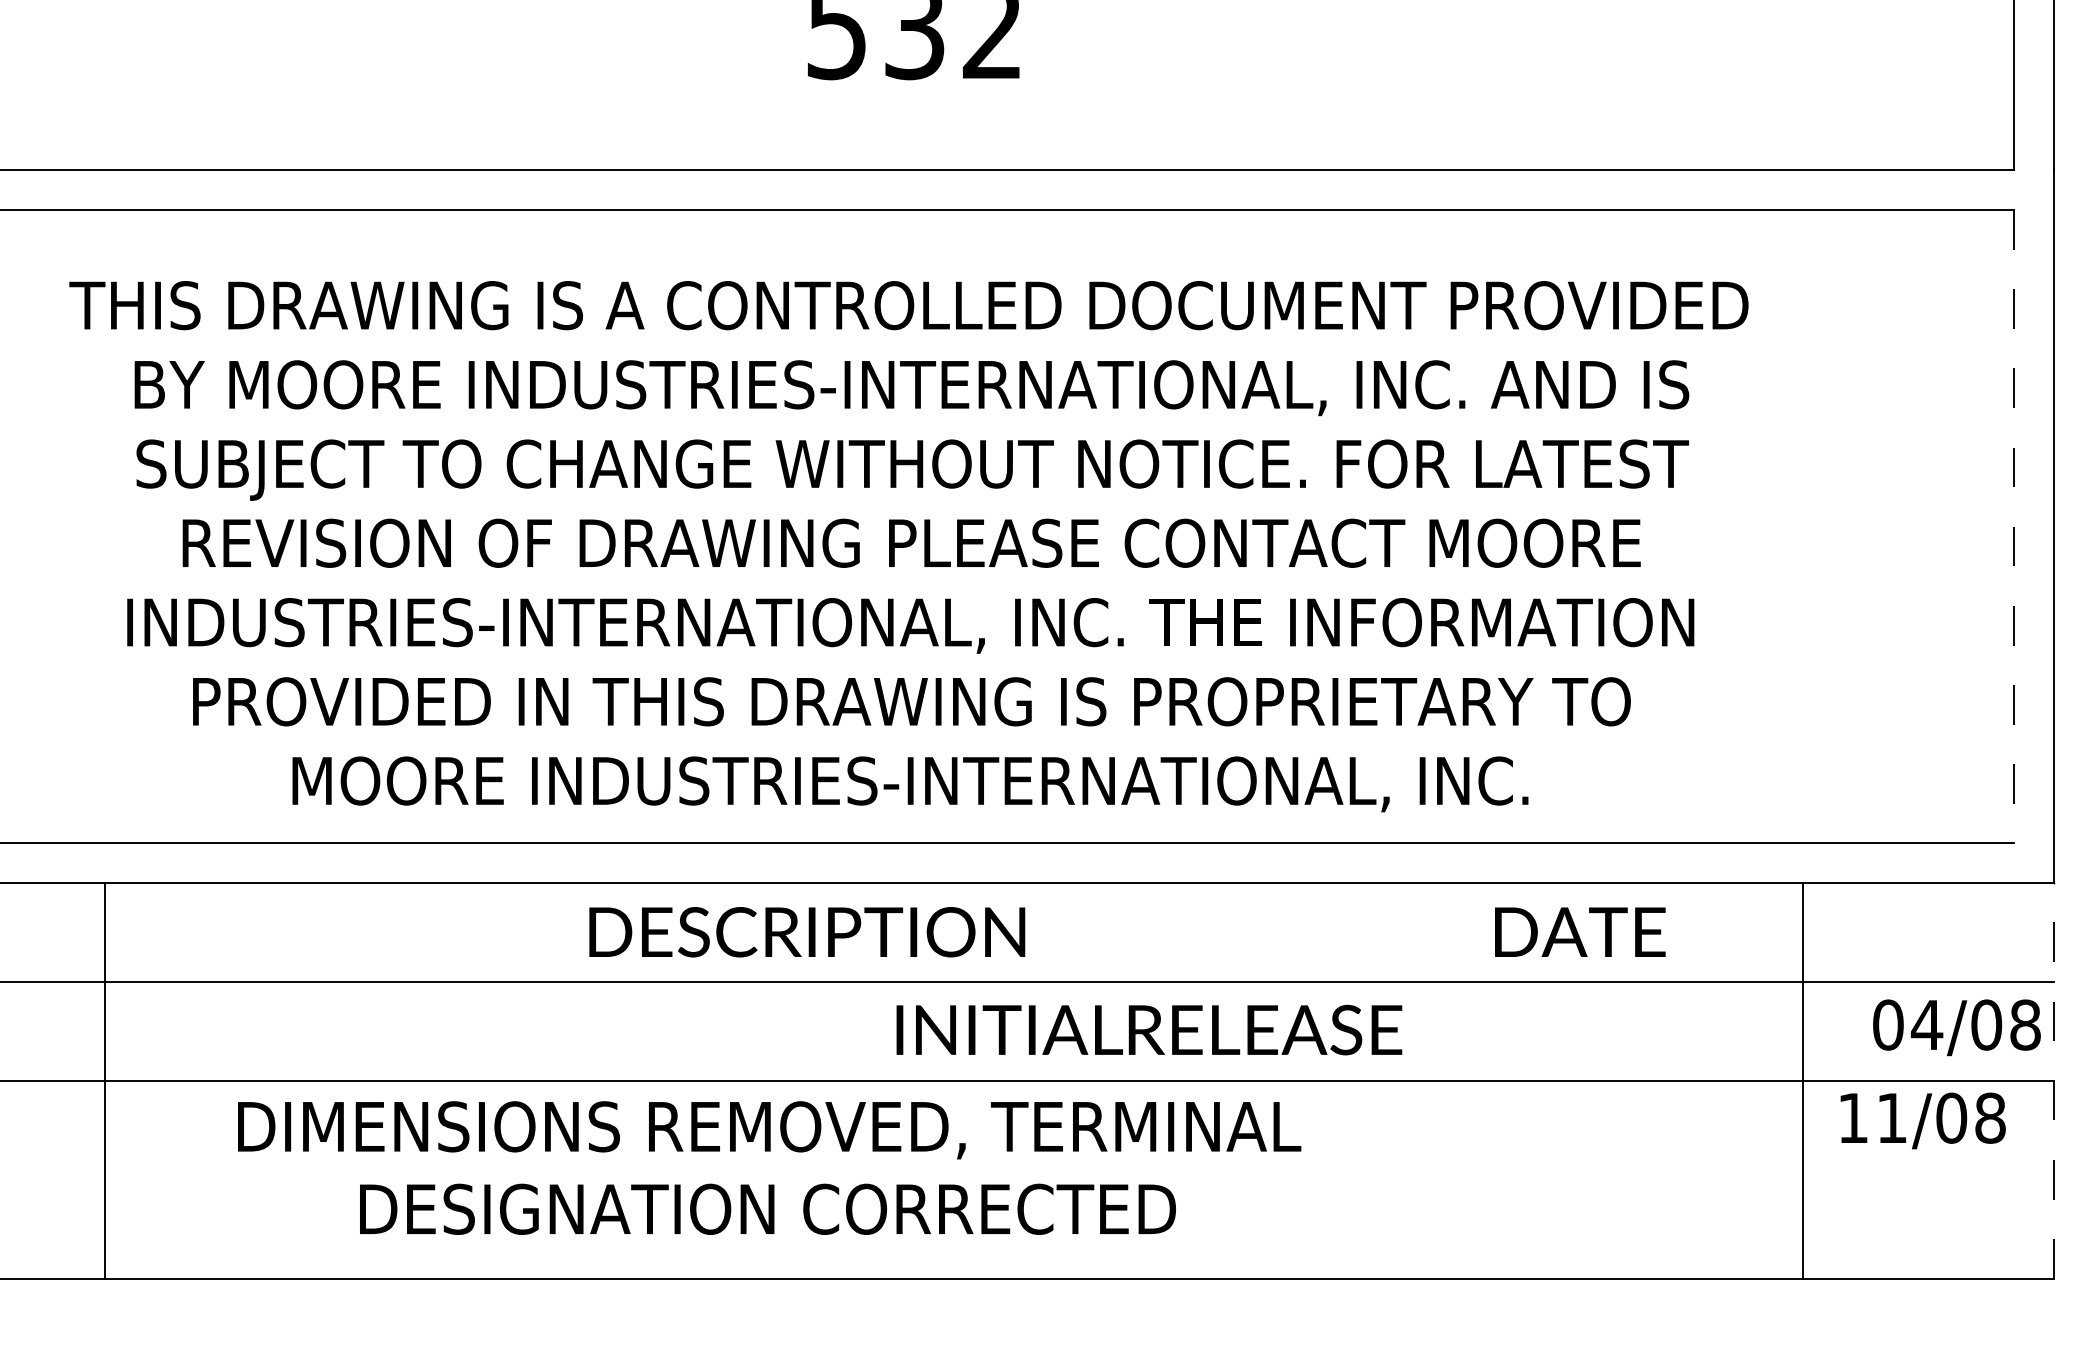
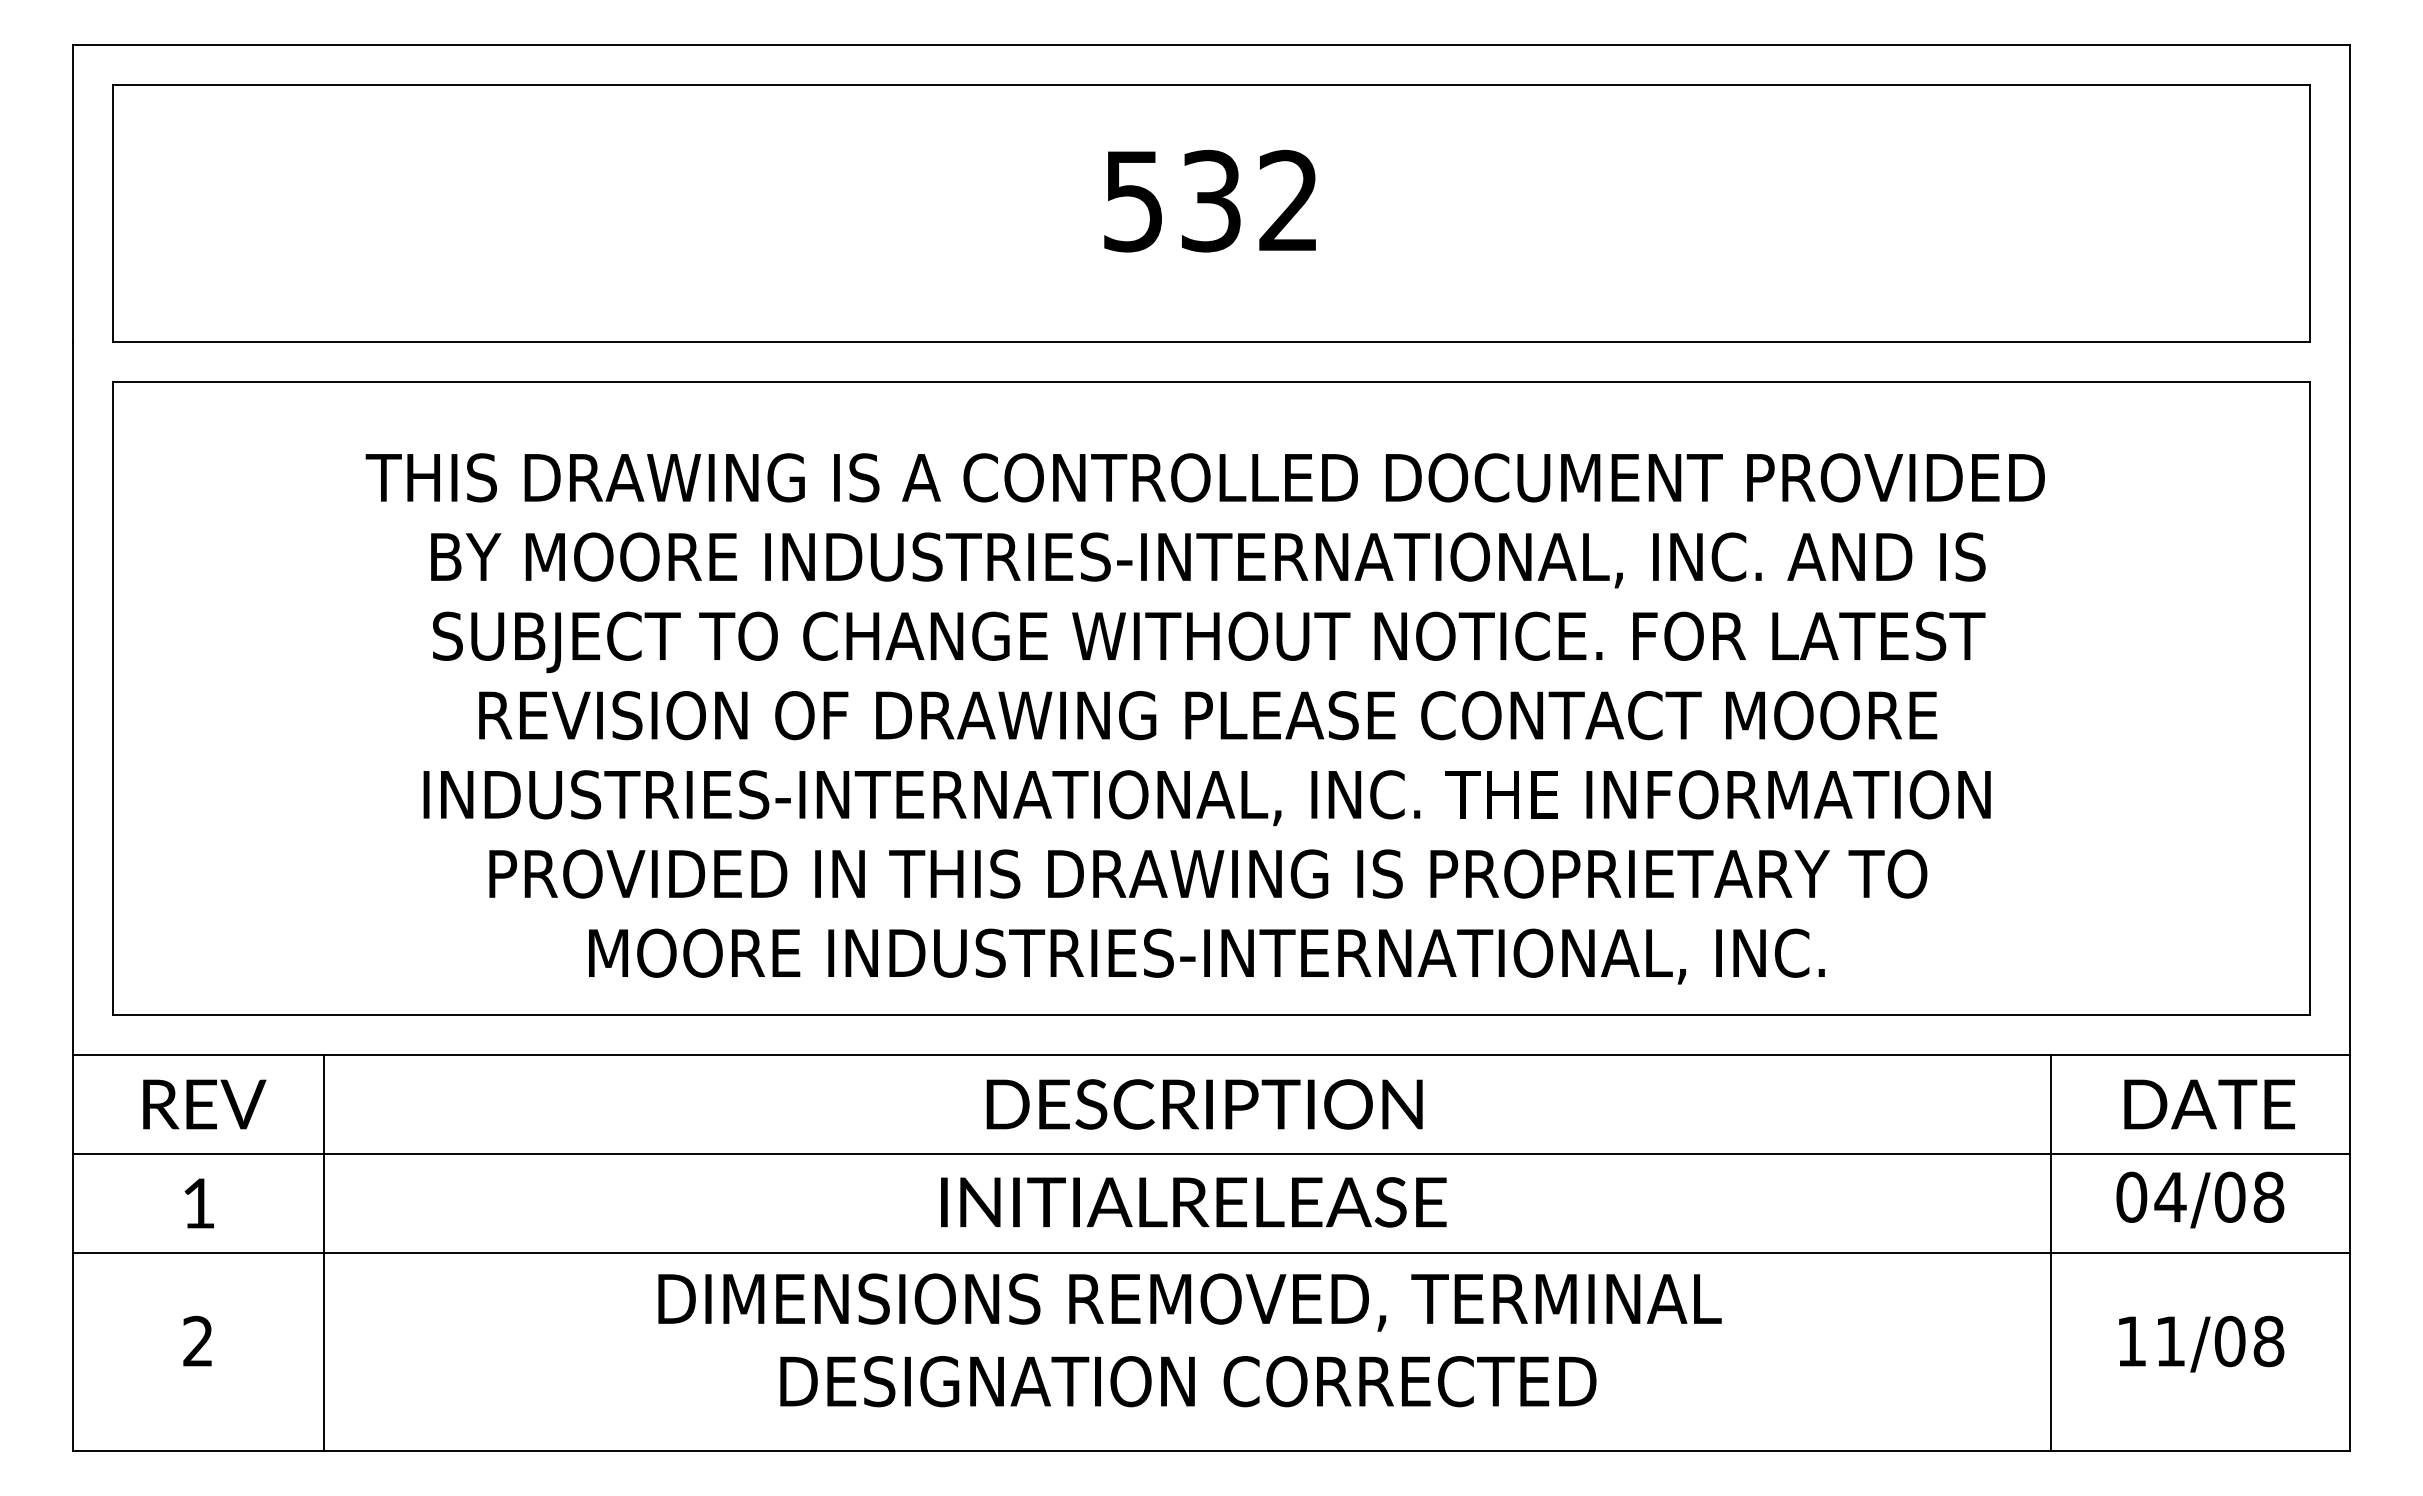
line: (2014, 527) -> (2310, 699), dashed -> solid
text: (807, 932) -> (1204, 1104), moved
text: (1580, 932) -> (2209, 1104), moved
text: (1957, 1027) -> (2200, 1199), moved
text: (1149, 1030) -> (1193, 1202), moved
line: (104, 1080) -> (323, 1252), moved
line: (1803, 1080) -> (2050, 1252), moved
line: (2054, 1080) -> (2350, 1252), dashed -> solid
text: (1923, 1120) -> (2201, 1343), moved
text: (769, 1168) -> (1189, 1340), moved

